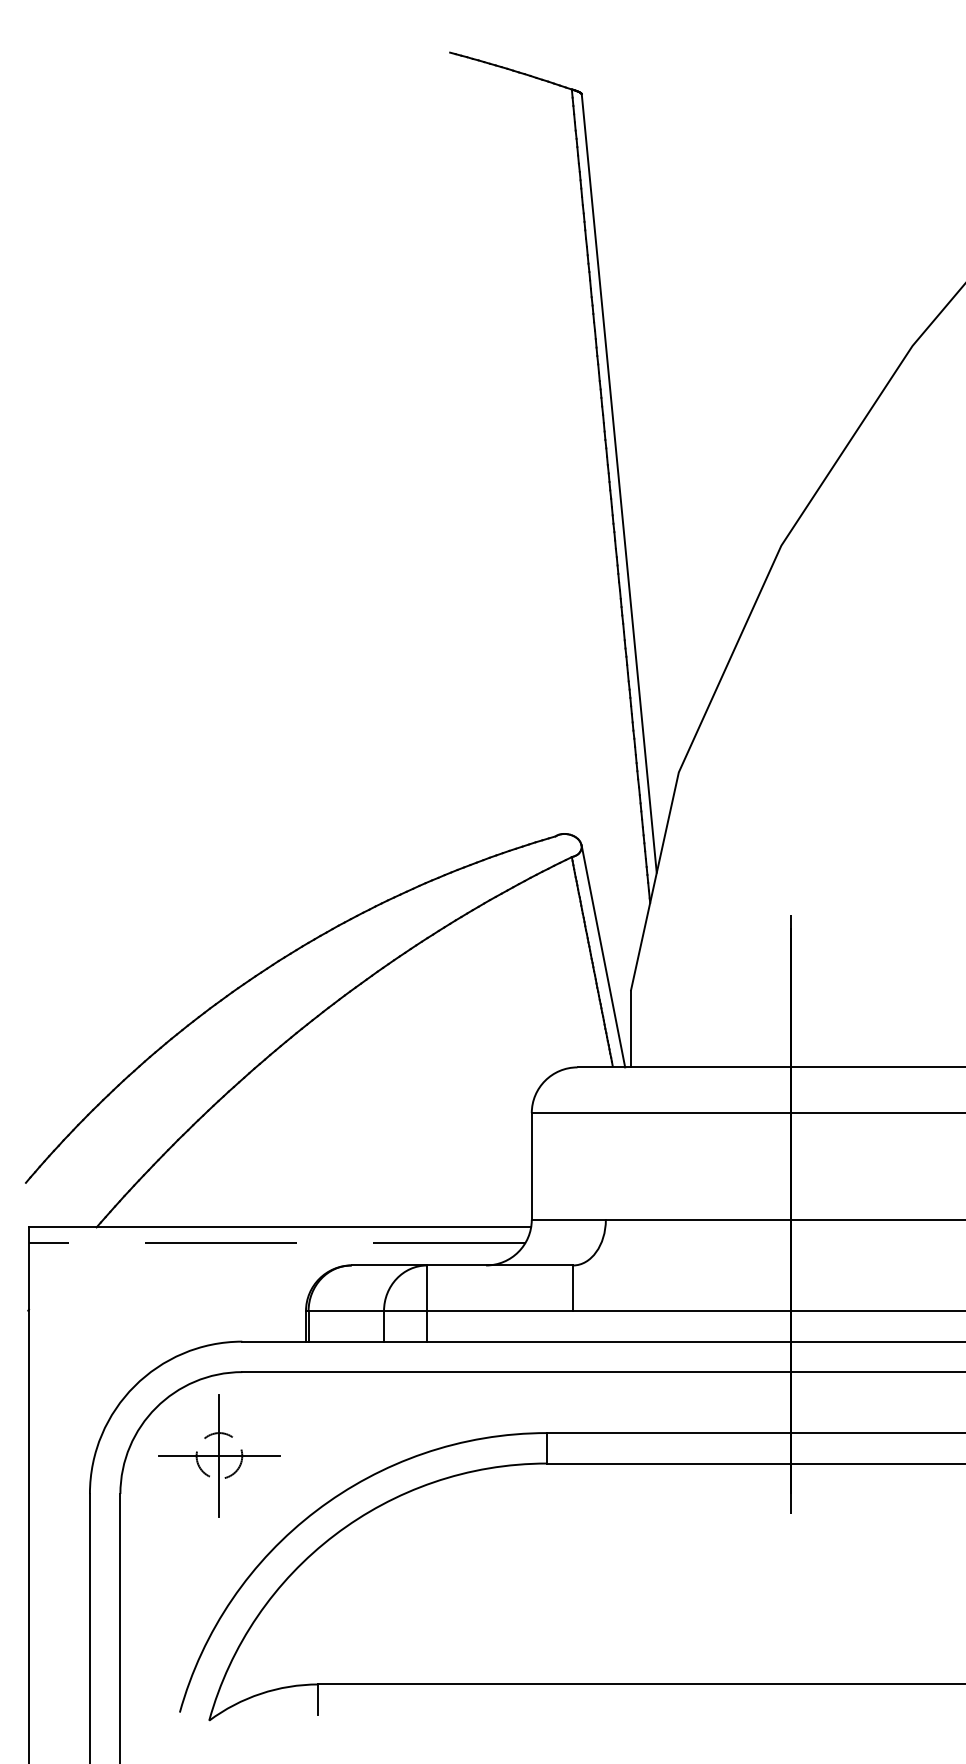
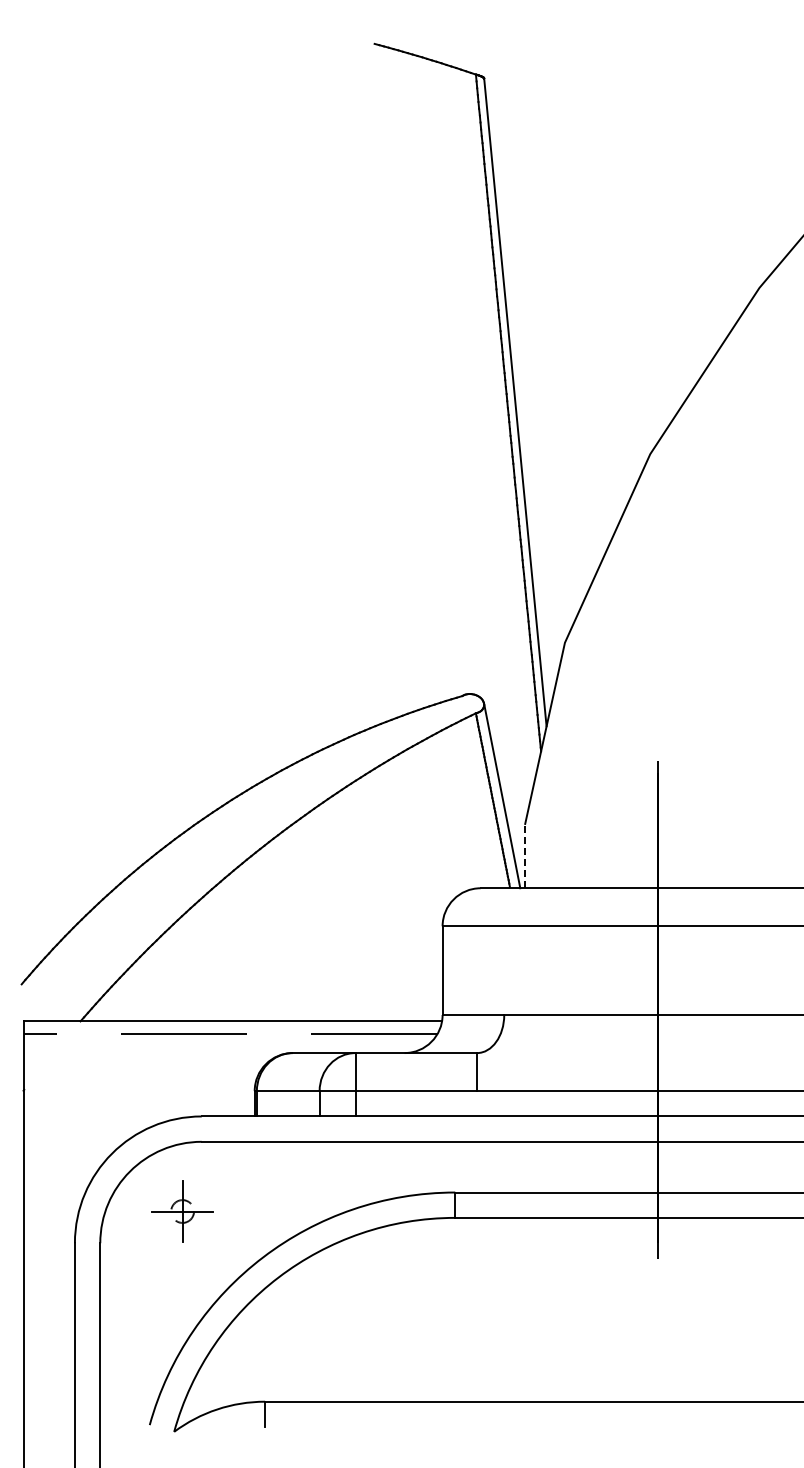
line: (631, 1029) -> (525, 856), solid -> dashed
part: (219, 1455) -> (182, 1211), size x0.6

